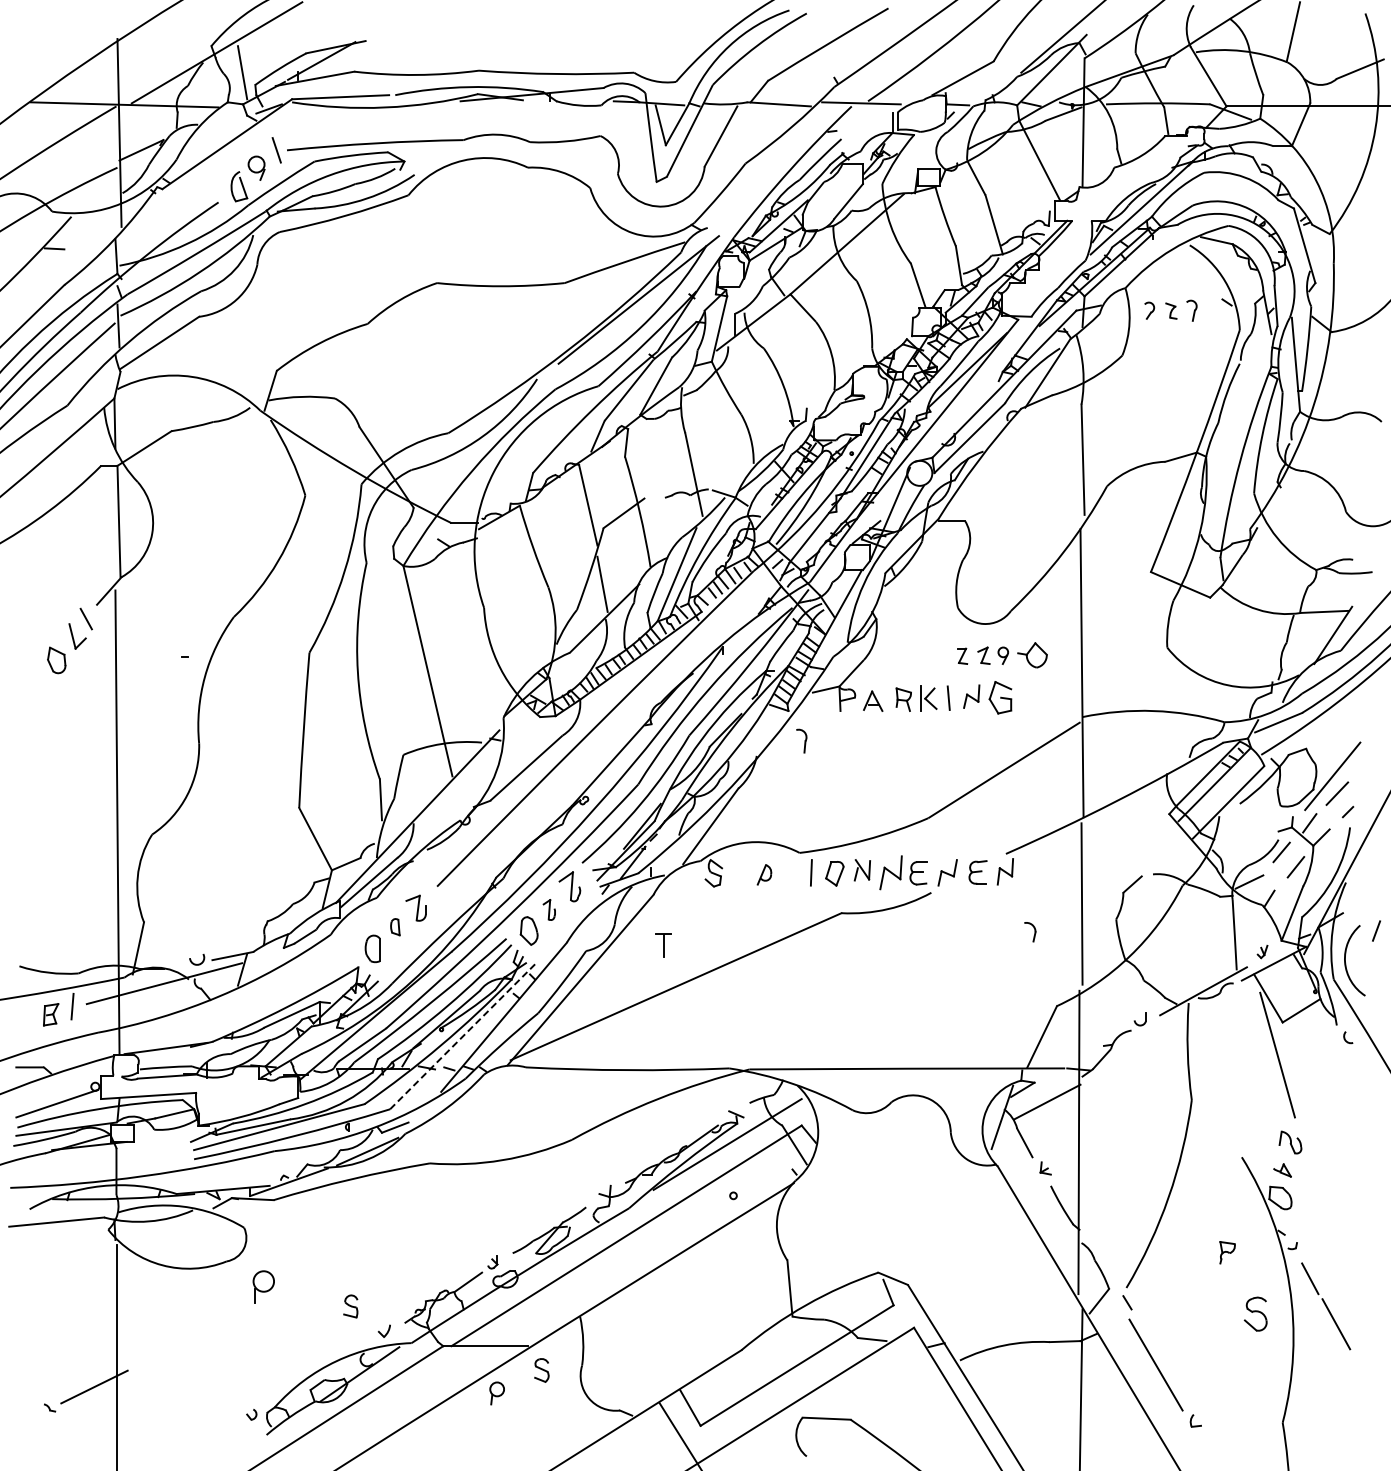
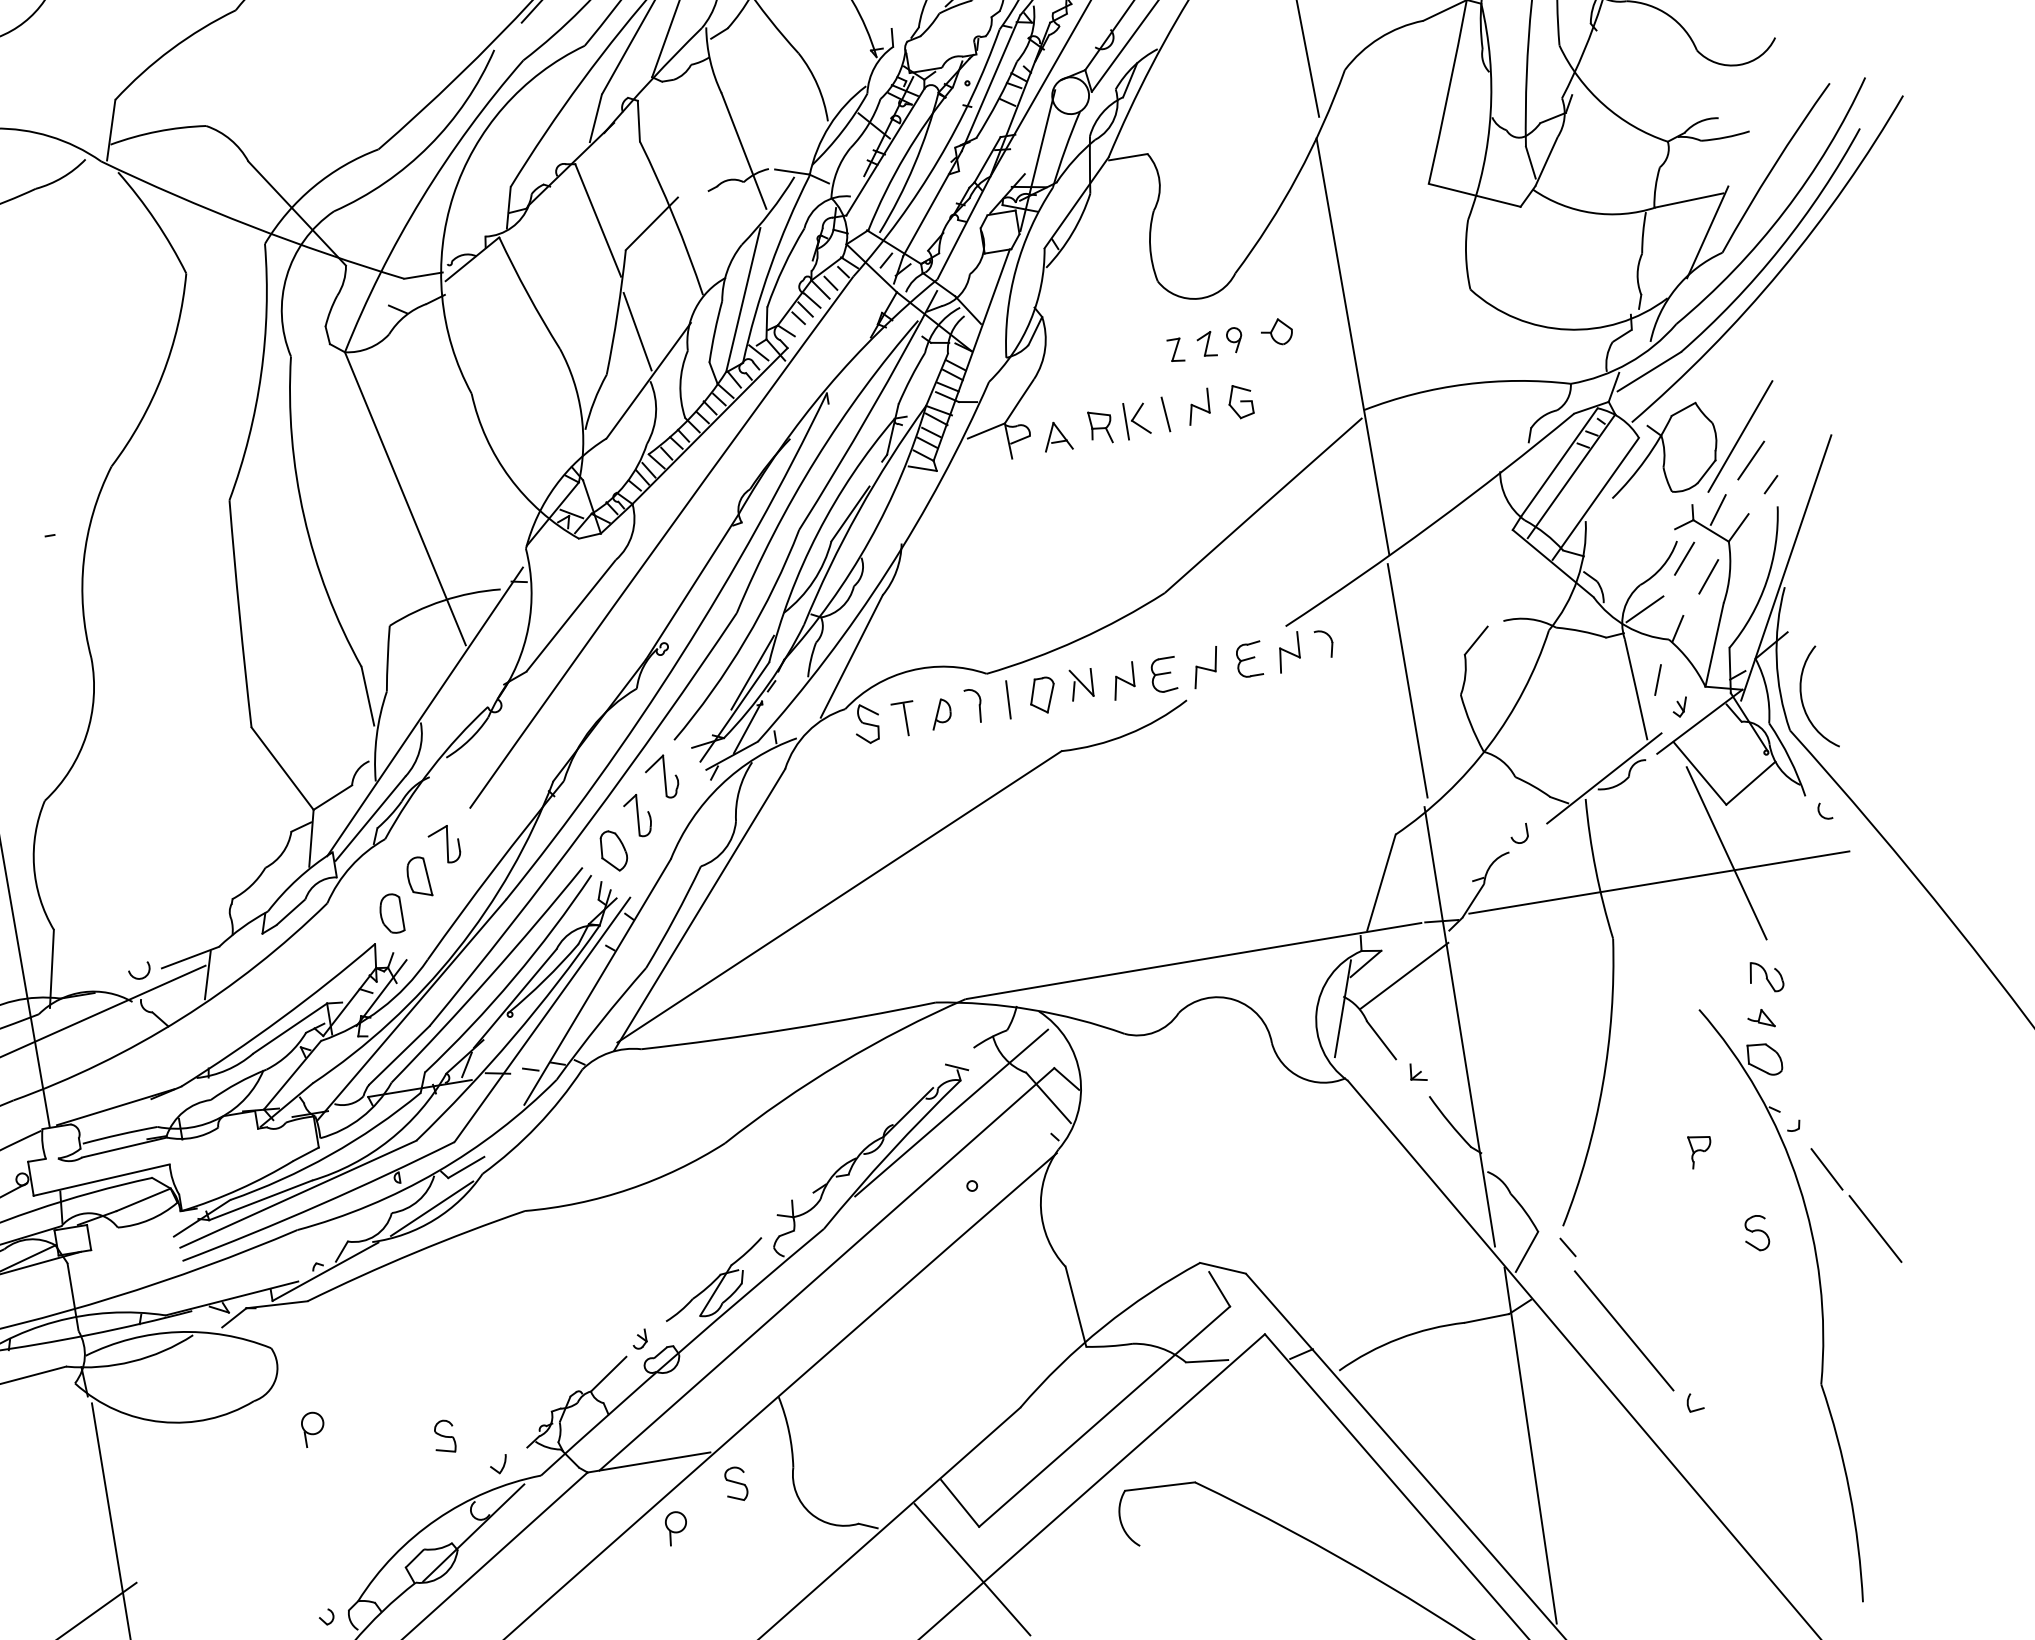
part: (1032, 654) -> (1276, 331), size x0.71
part: (999, 697) -> (1239, 401), size x0.71
part: (801, 740) -> (973, 705), moved
part: (890, 872) -> (1122, 680), size x0.71
part: (549, 909) -> (637, 815), size x1.43
part: (395, 926) -> (418, 876), size x1.67
line: (1376, 930) -> (1657, 679), moved
part: (1030, 932) -> (1325, 644), moved
part: (663, 945) -> (904, 719), moved
line: (462, 1036) -> (542, 1019), dashed -> solid
line: (1228, 1067) -> (1658, 882), added
part: (263, 1286) -> (313, 1428), size x0.71
part: (1255, 1313) -> (1755, 1232), size x0.71

